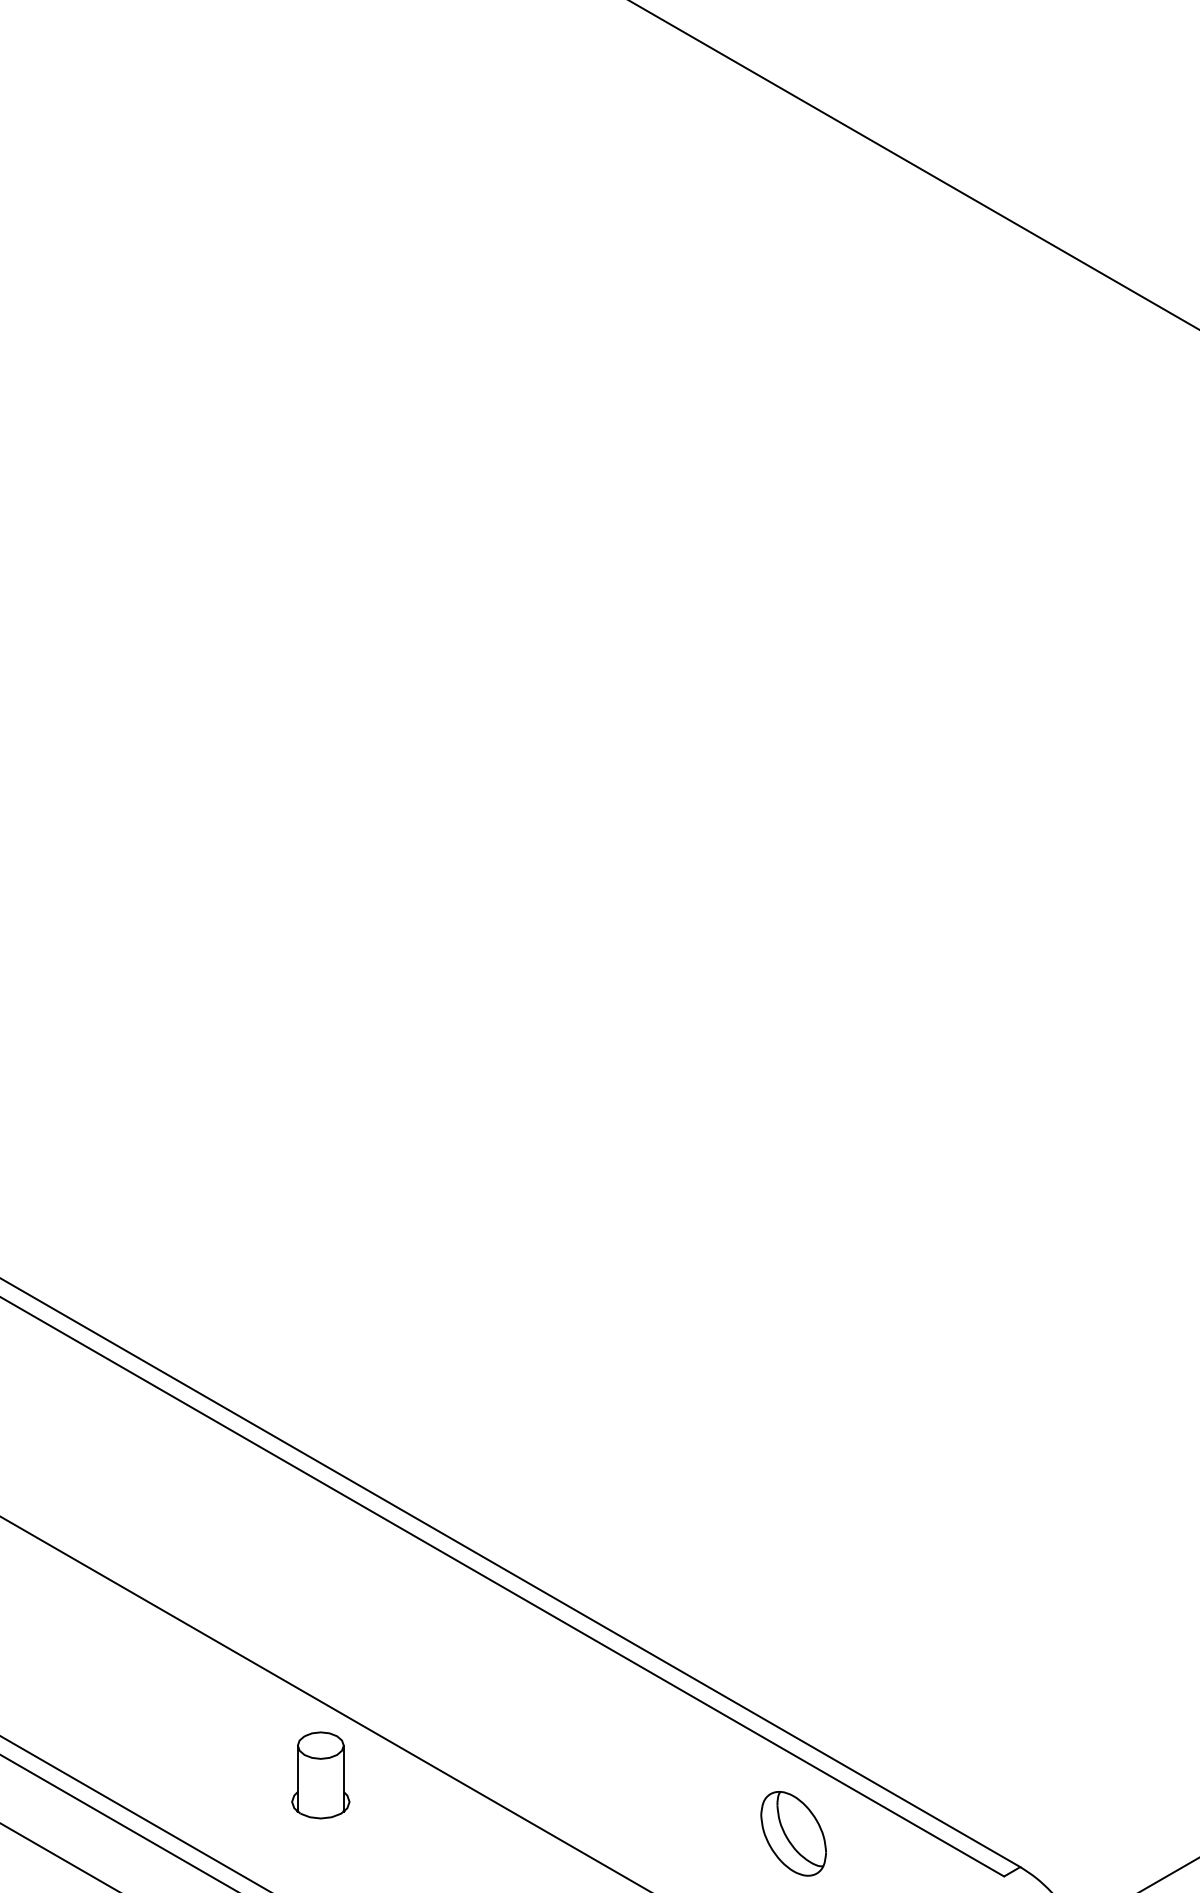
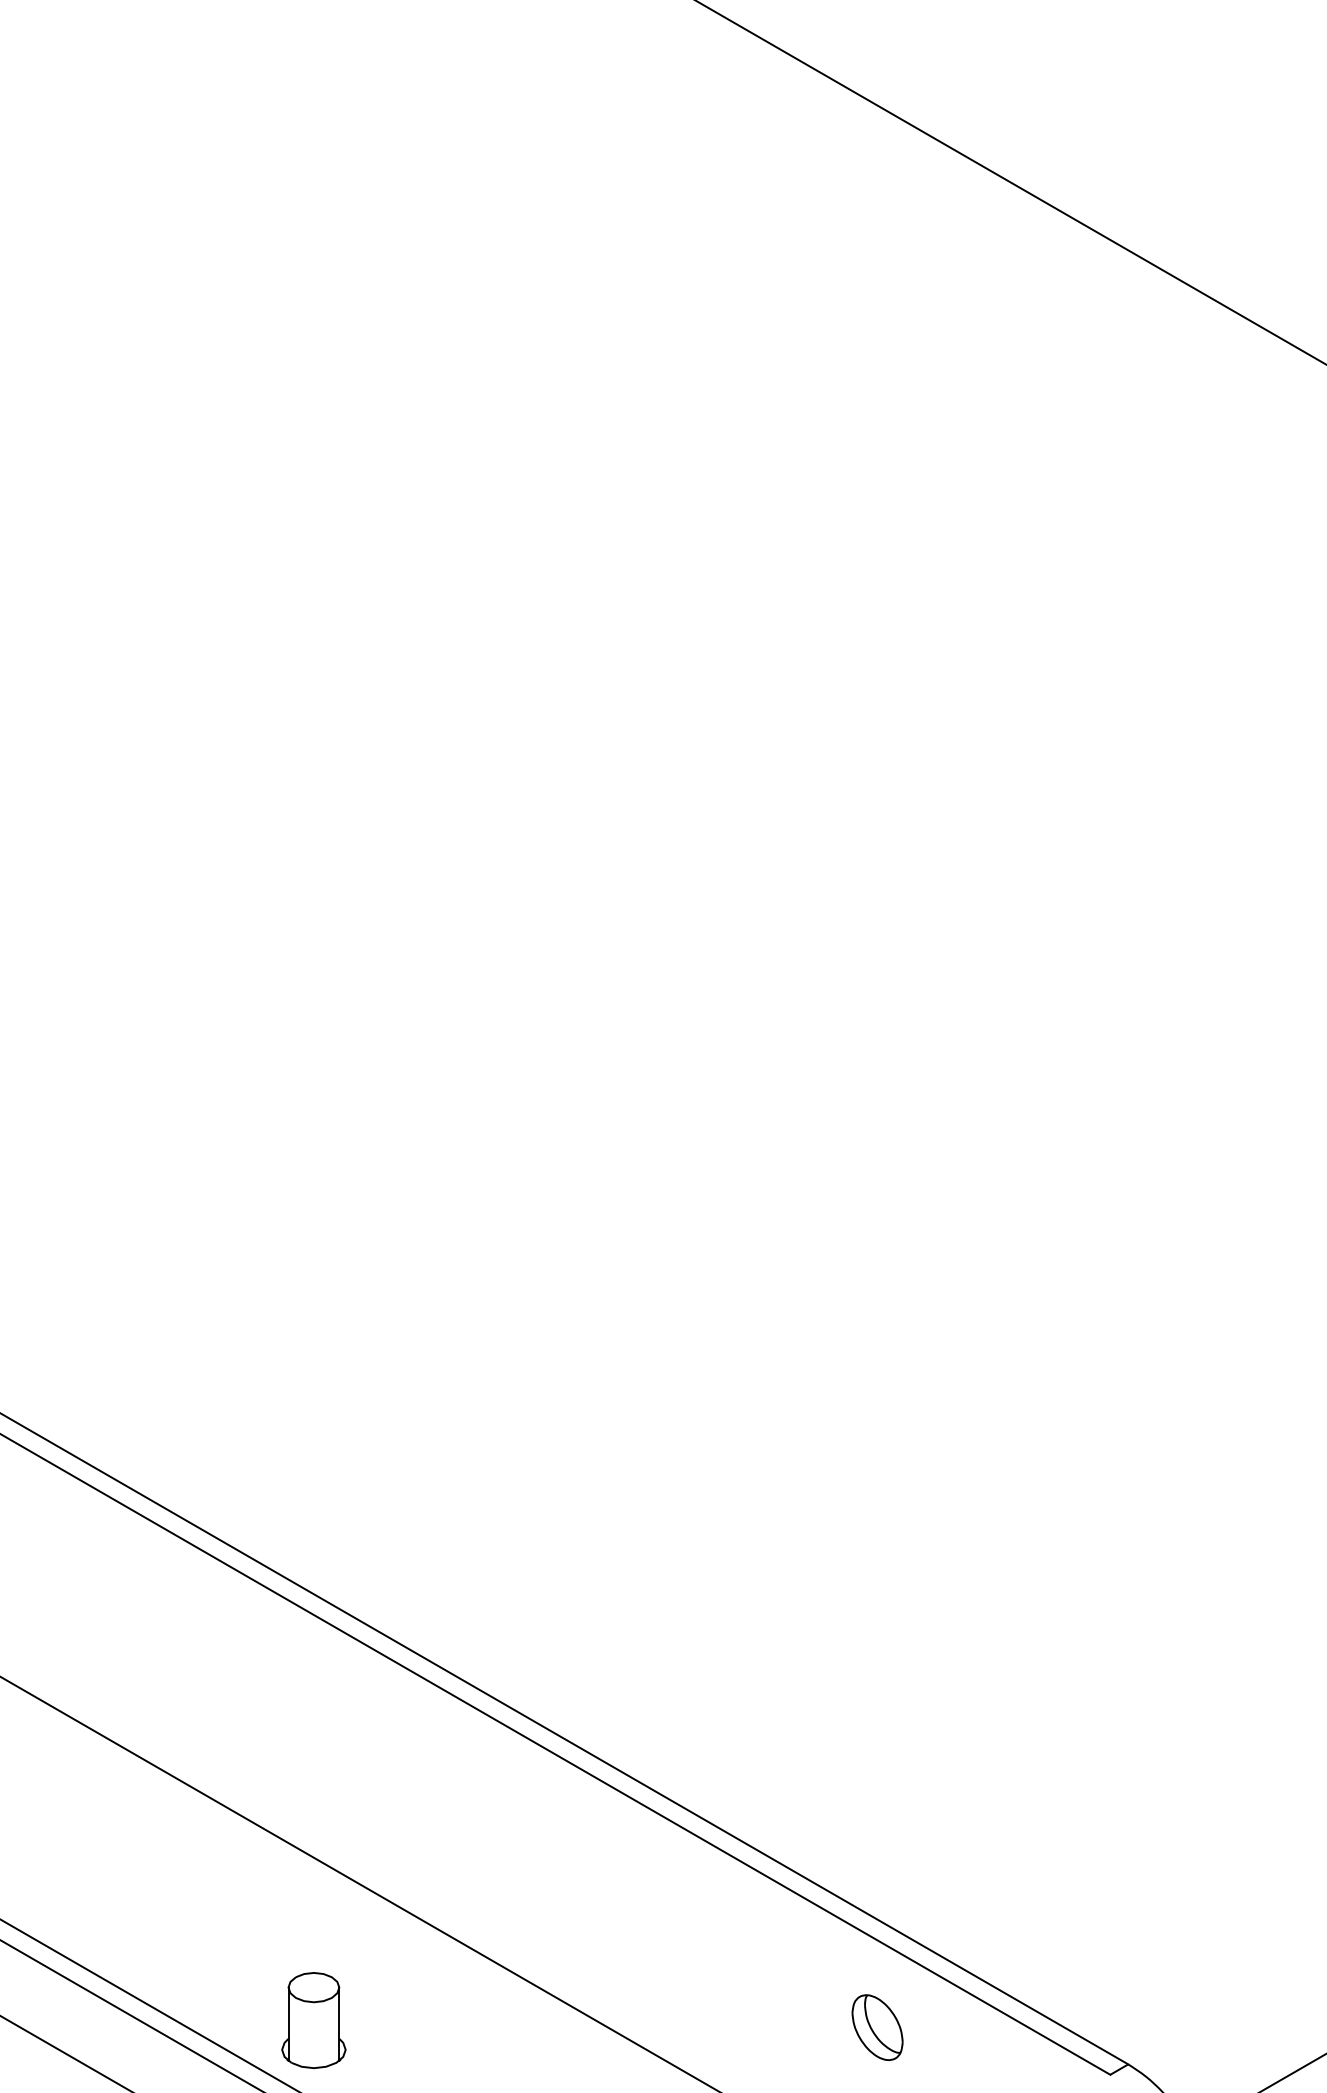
part: (320, 1775) -> (313, 2020), moved
part: (793, 1833) -> (877, 2027), size x0.7

